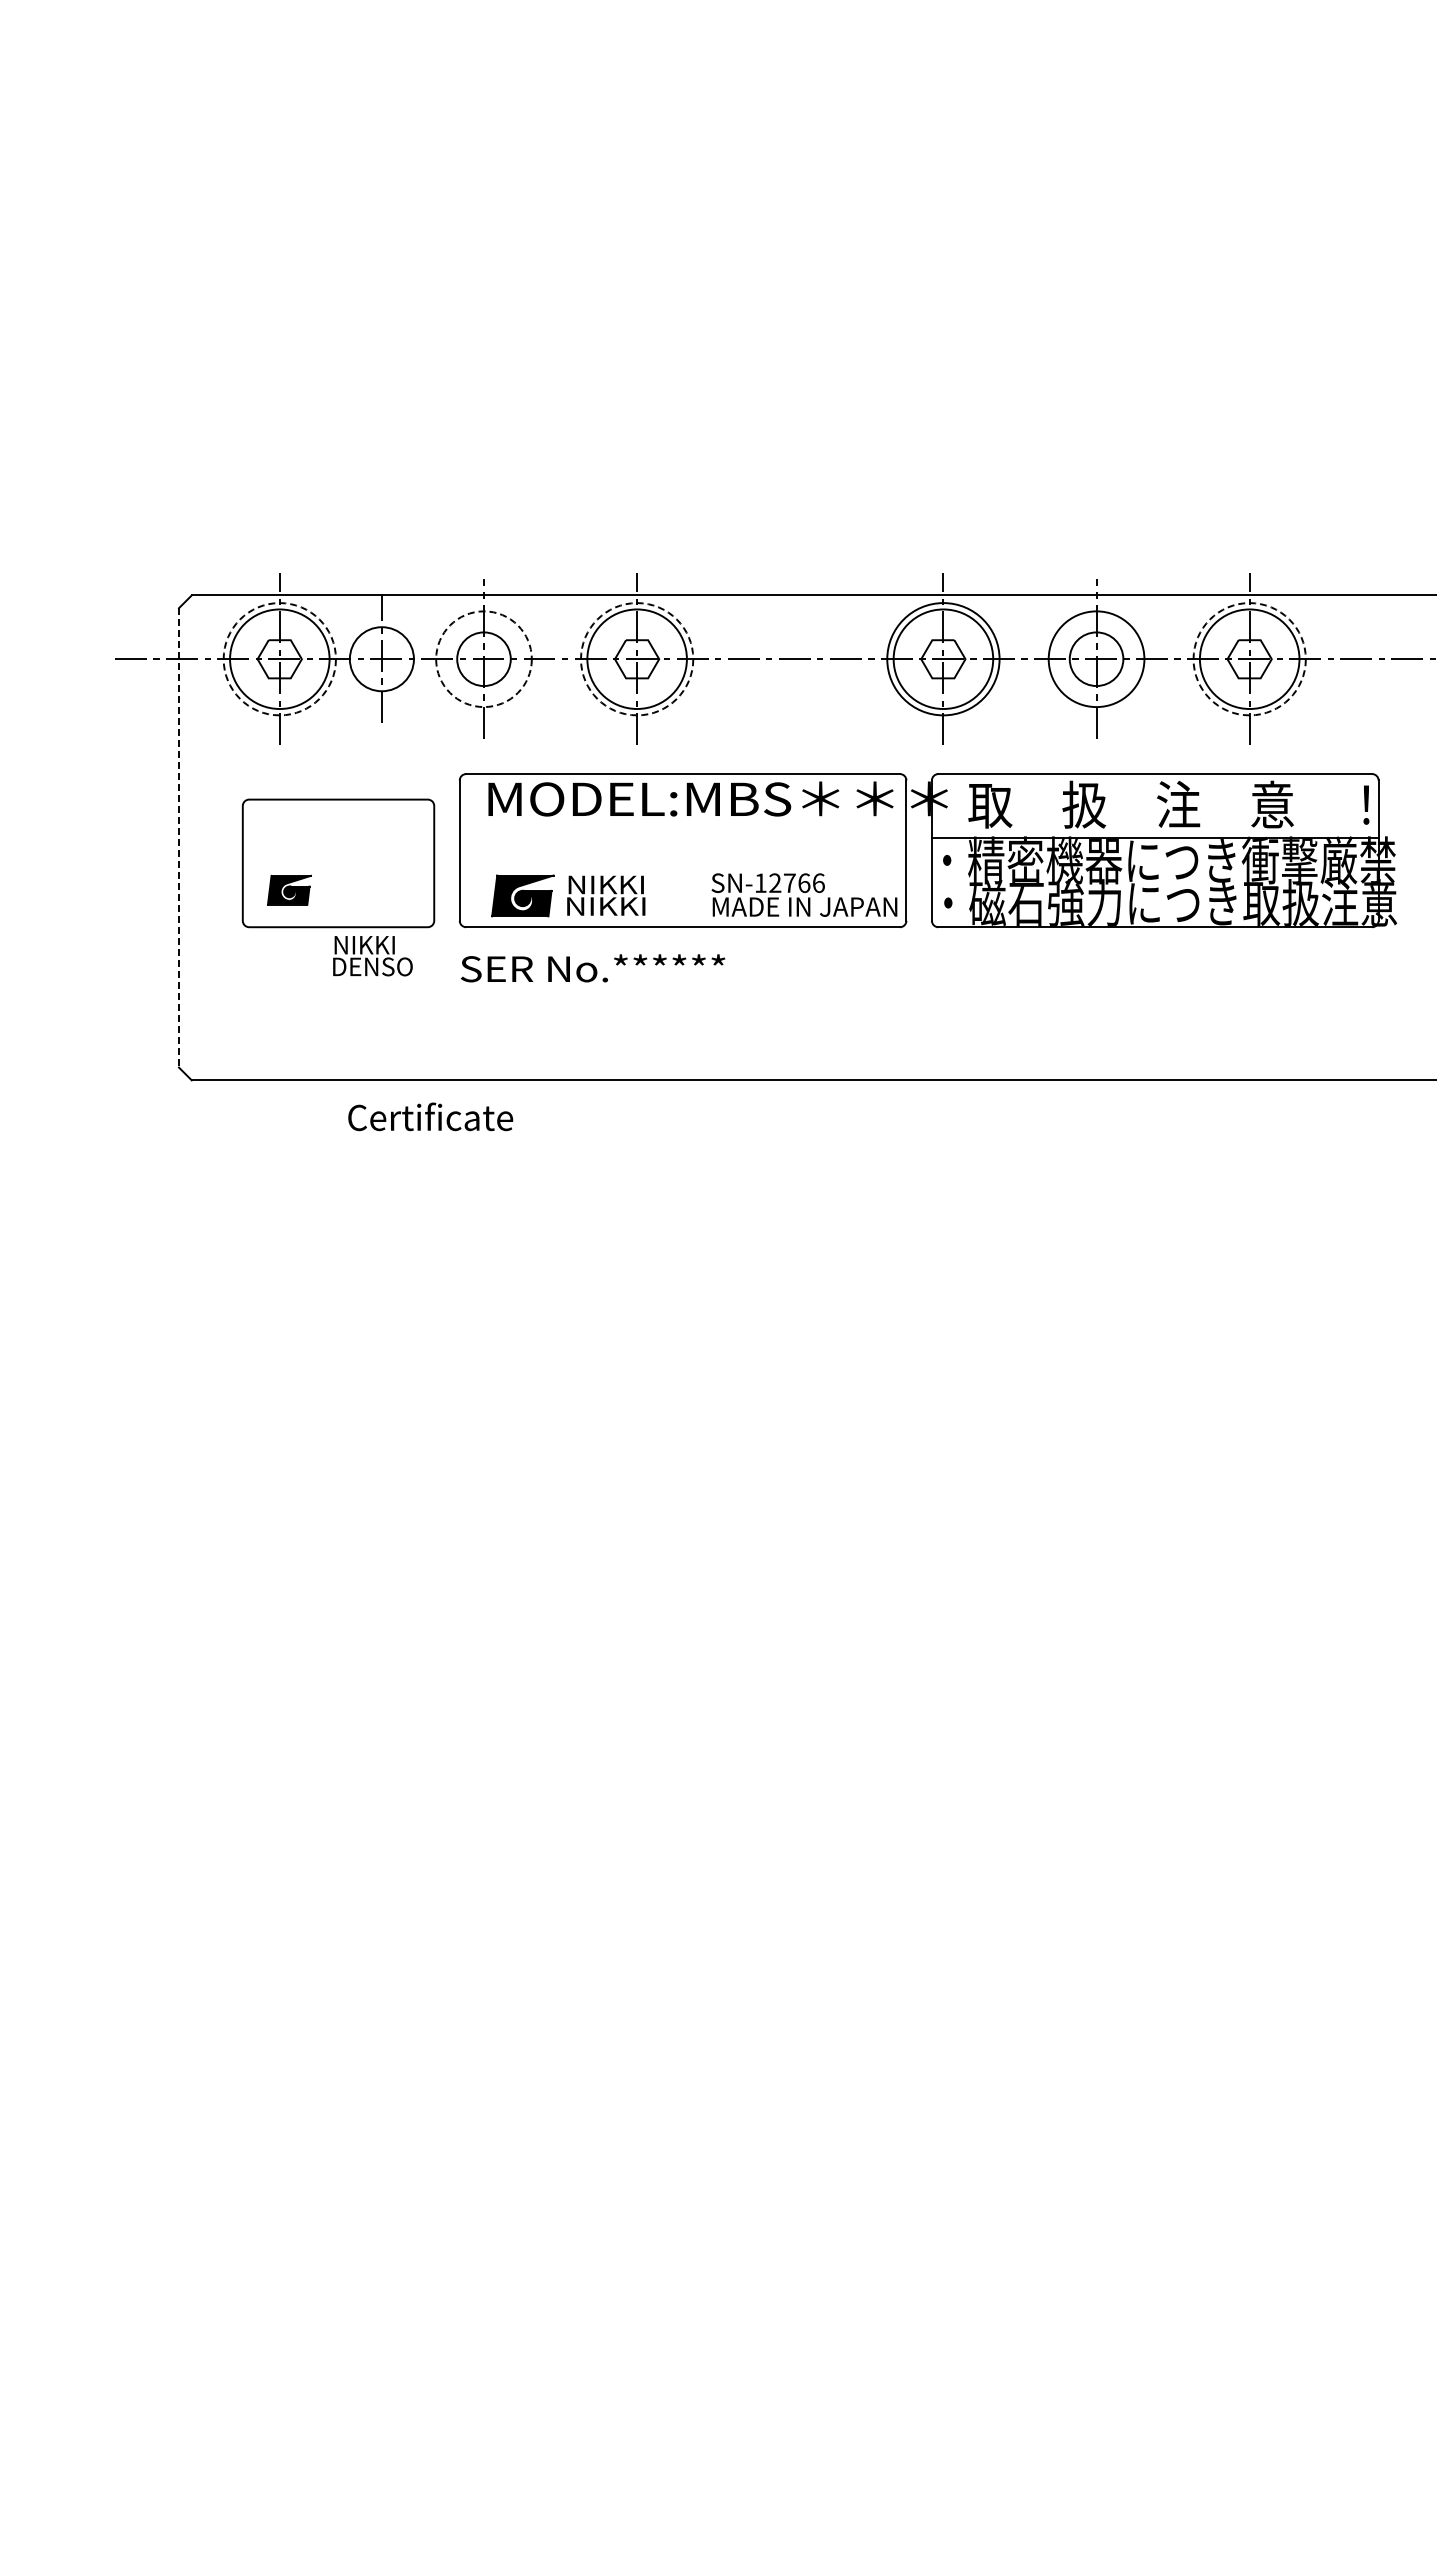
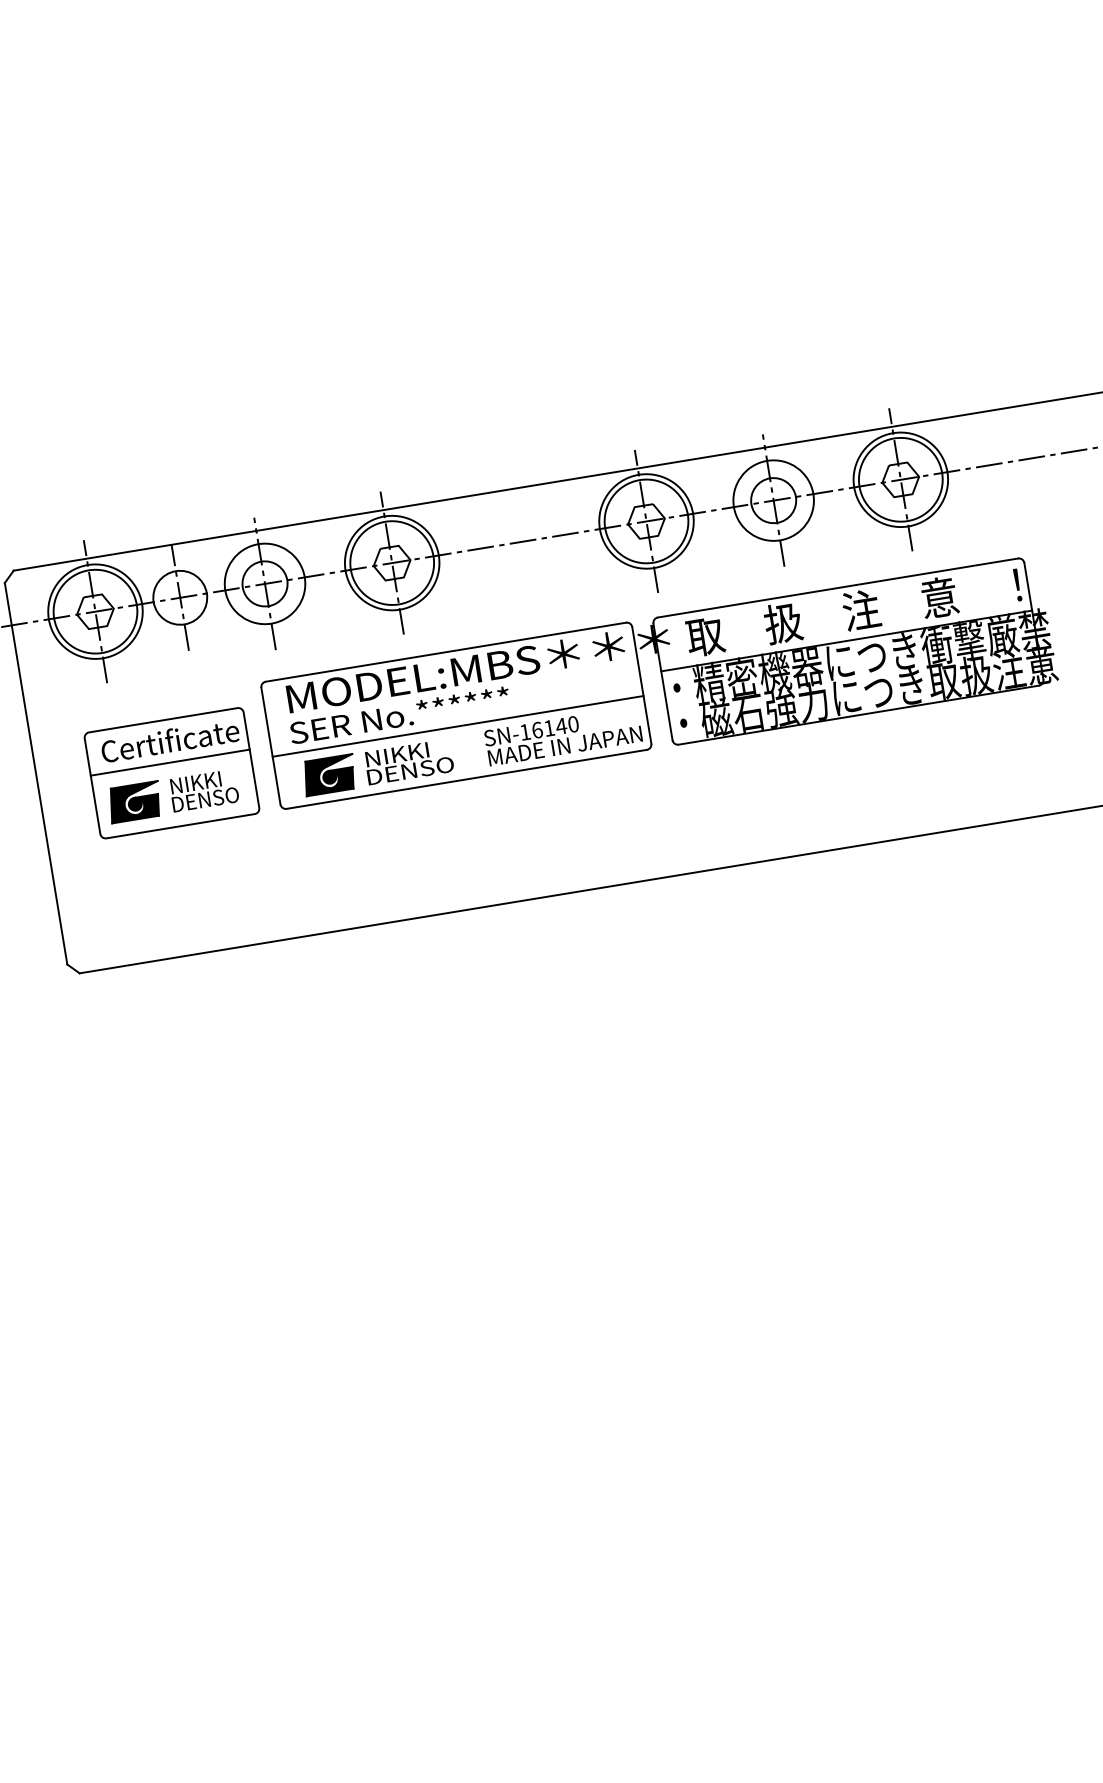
circle: (279, 659) -> (95, 611), dashed -> solid
circle: (483, 659) -> (264, 584), dashed -> solid
circle: (637, 659) -> (392, 563), dashed -> solid
circle: (1249, 659) -> (900, 480), dashed -> solid
line: (179, 837) -> (36, 773), dashed -> solid
line: (338, 850) -> (170, 762), added
line: (682, 863) -> (457, 726), added
text: (796, 882) -> (554, 726), SN-12766 -> SN-16140
part: (289, 889) -> (134, 801), size x1.43
text: (619, 906) -> (411, 770), NIKKI -> DENSO
text: (372, 956) -> (203, 791), moved
text: (592, 968) -> (399, 715), moved
text: (430, 1116) -> (170, 740), moved

